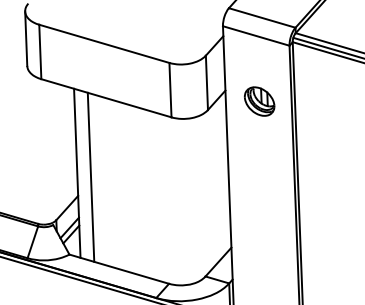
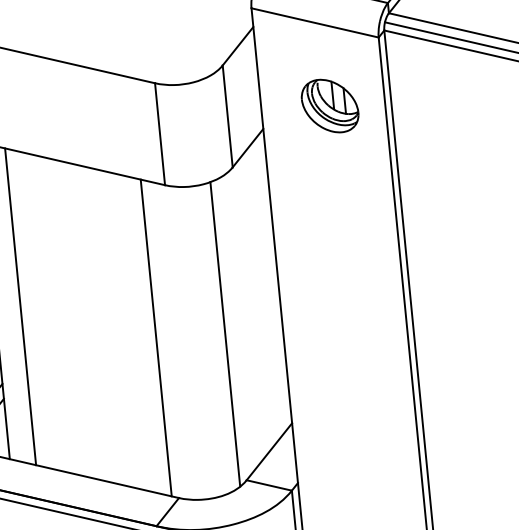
part: (259, 101) -> (329, 105), moved
line: (161, 197) -> (155, 336), added
line: (198, 198) -> (224, 334), added

